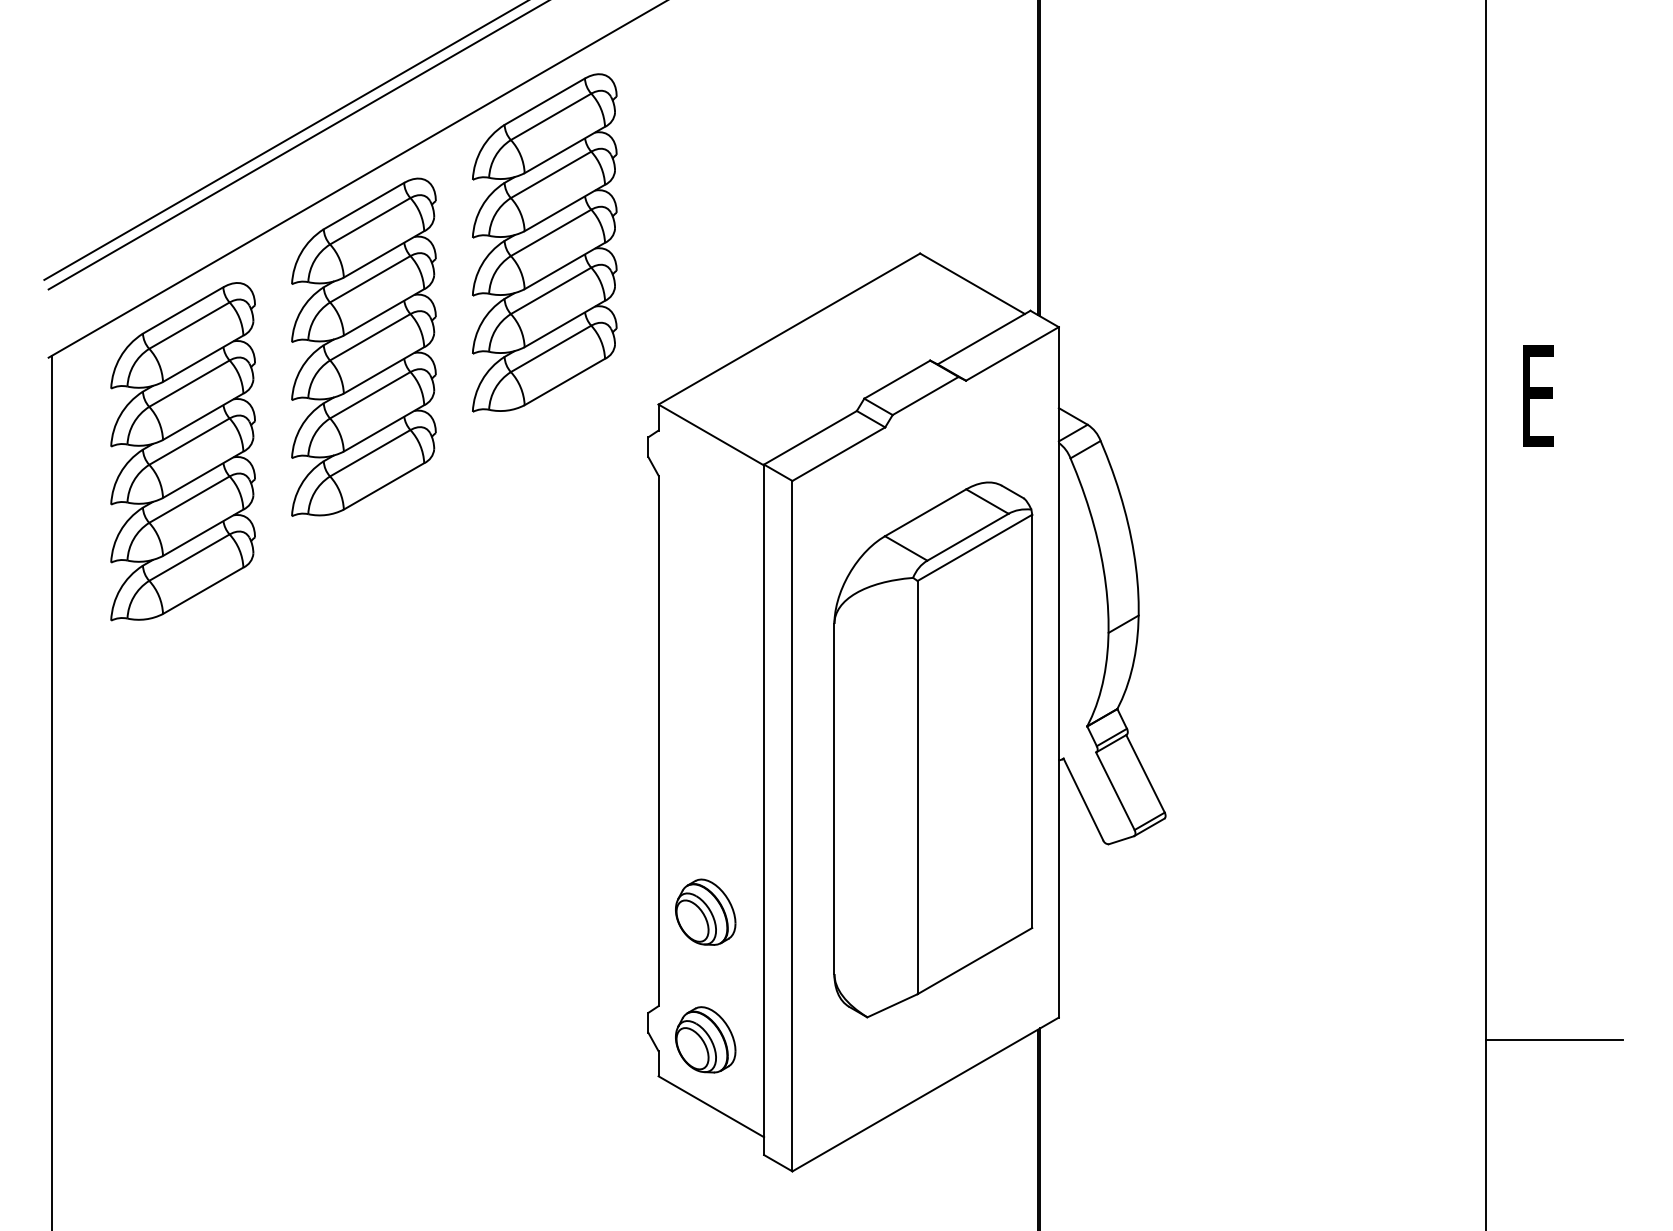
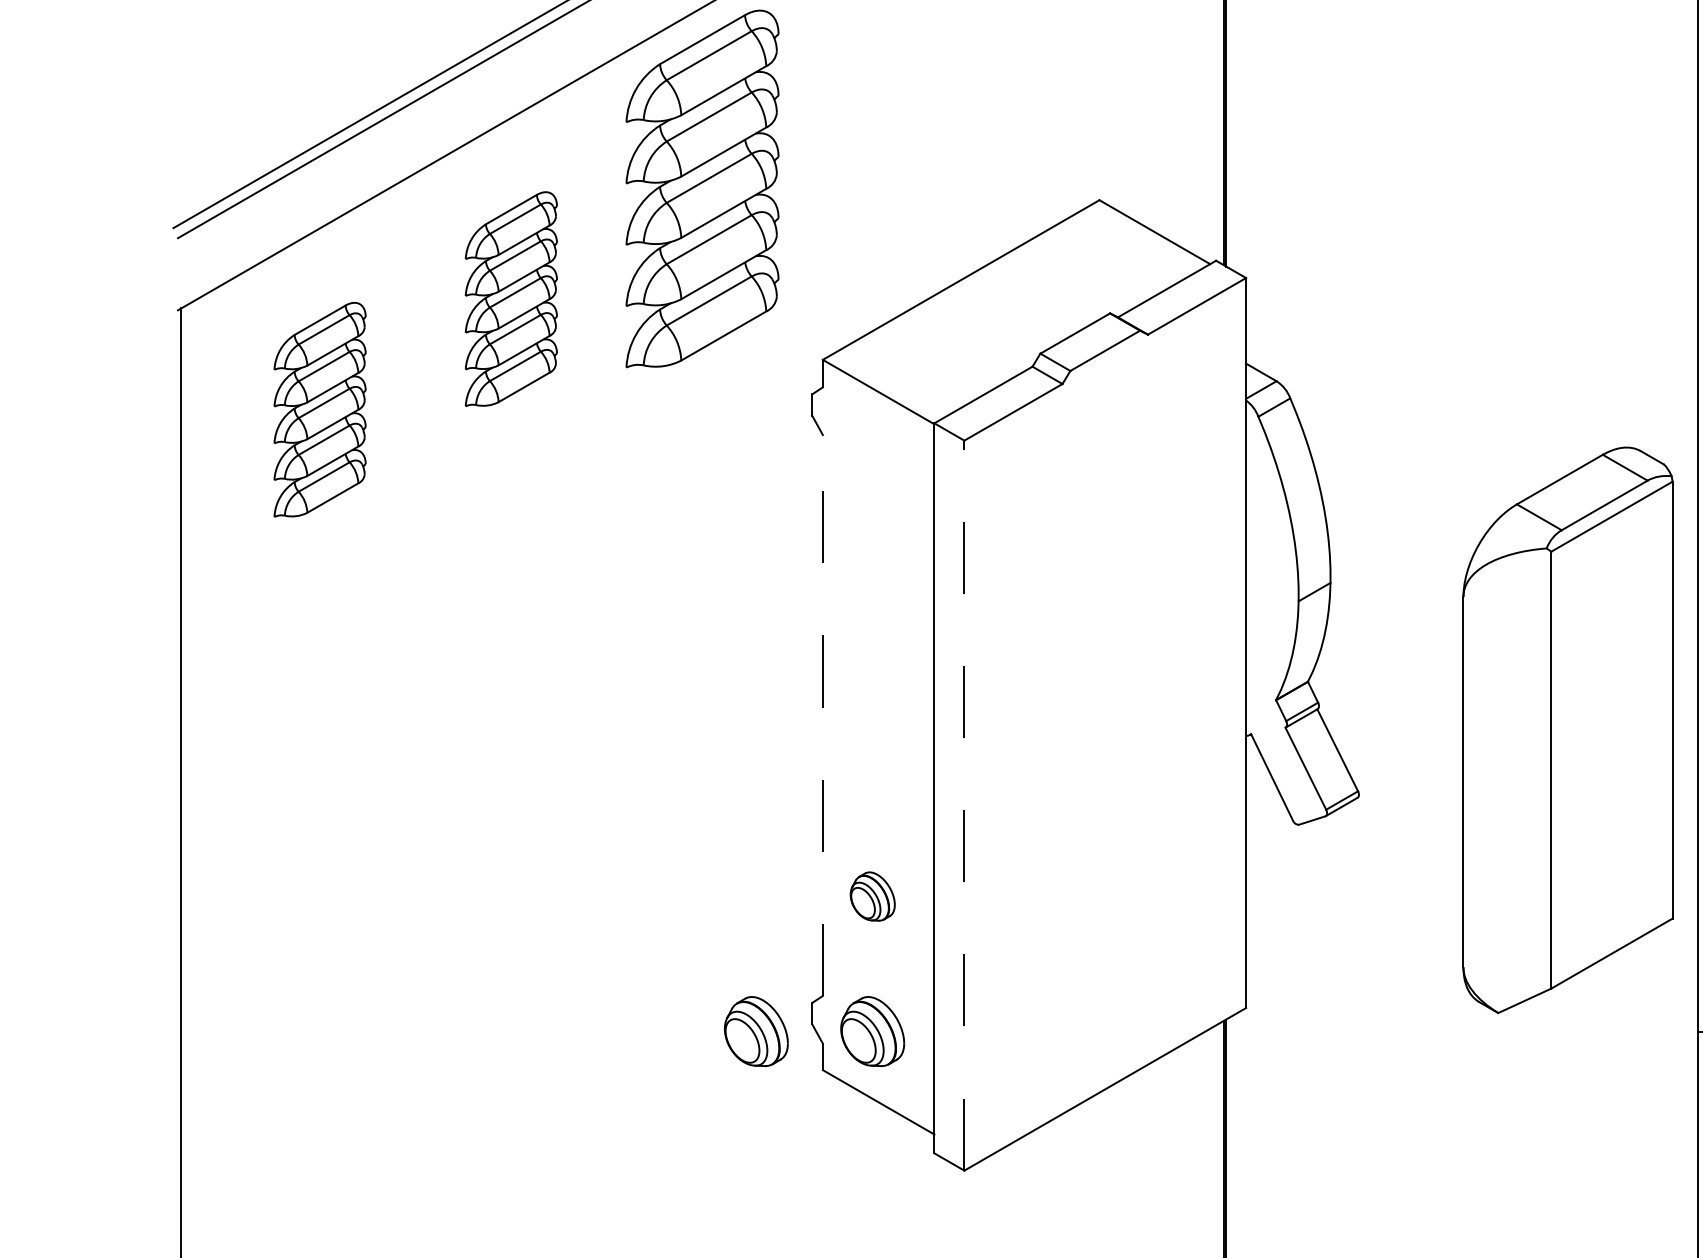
part: (363, 346) -> (510, 298), size x0.6
part: (182, 451) -> (319, 409), size x0.6
line: (658, 740) -> (822, 715), solid -> dashed
part: (933, 749) -> (1568, 729), moved
line: (792, 825) -> (964, 804), solid -> dashed
part: (705, 911) -> (872, 895), size x0.7
part: (595, 1039) -> (756, 1031), added

